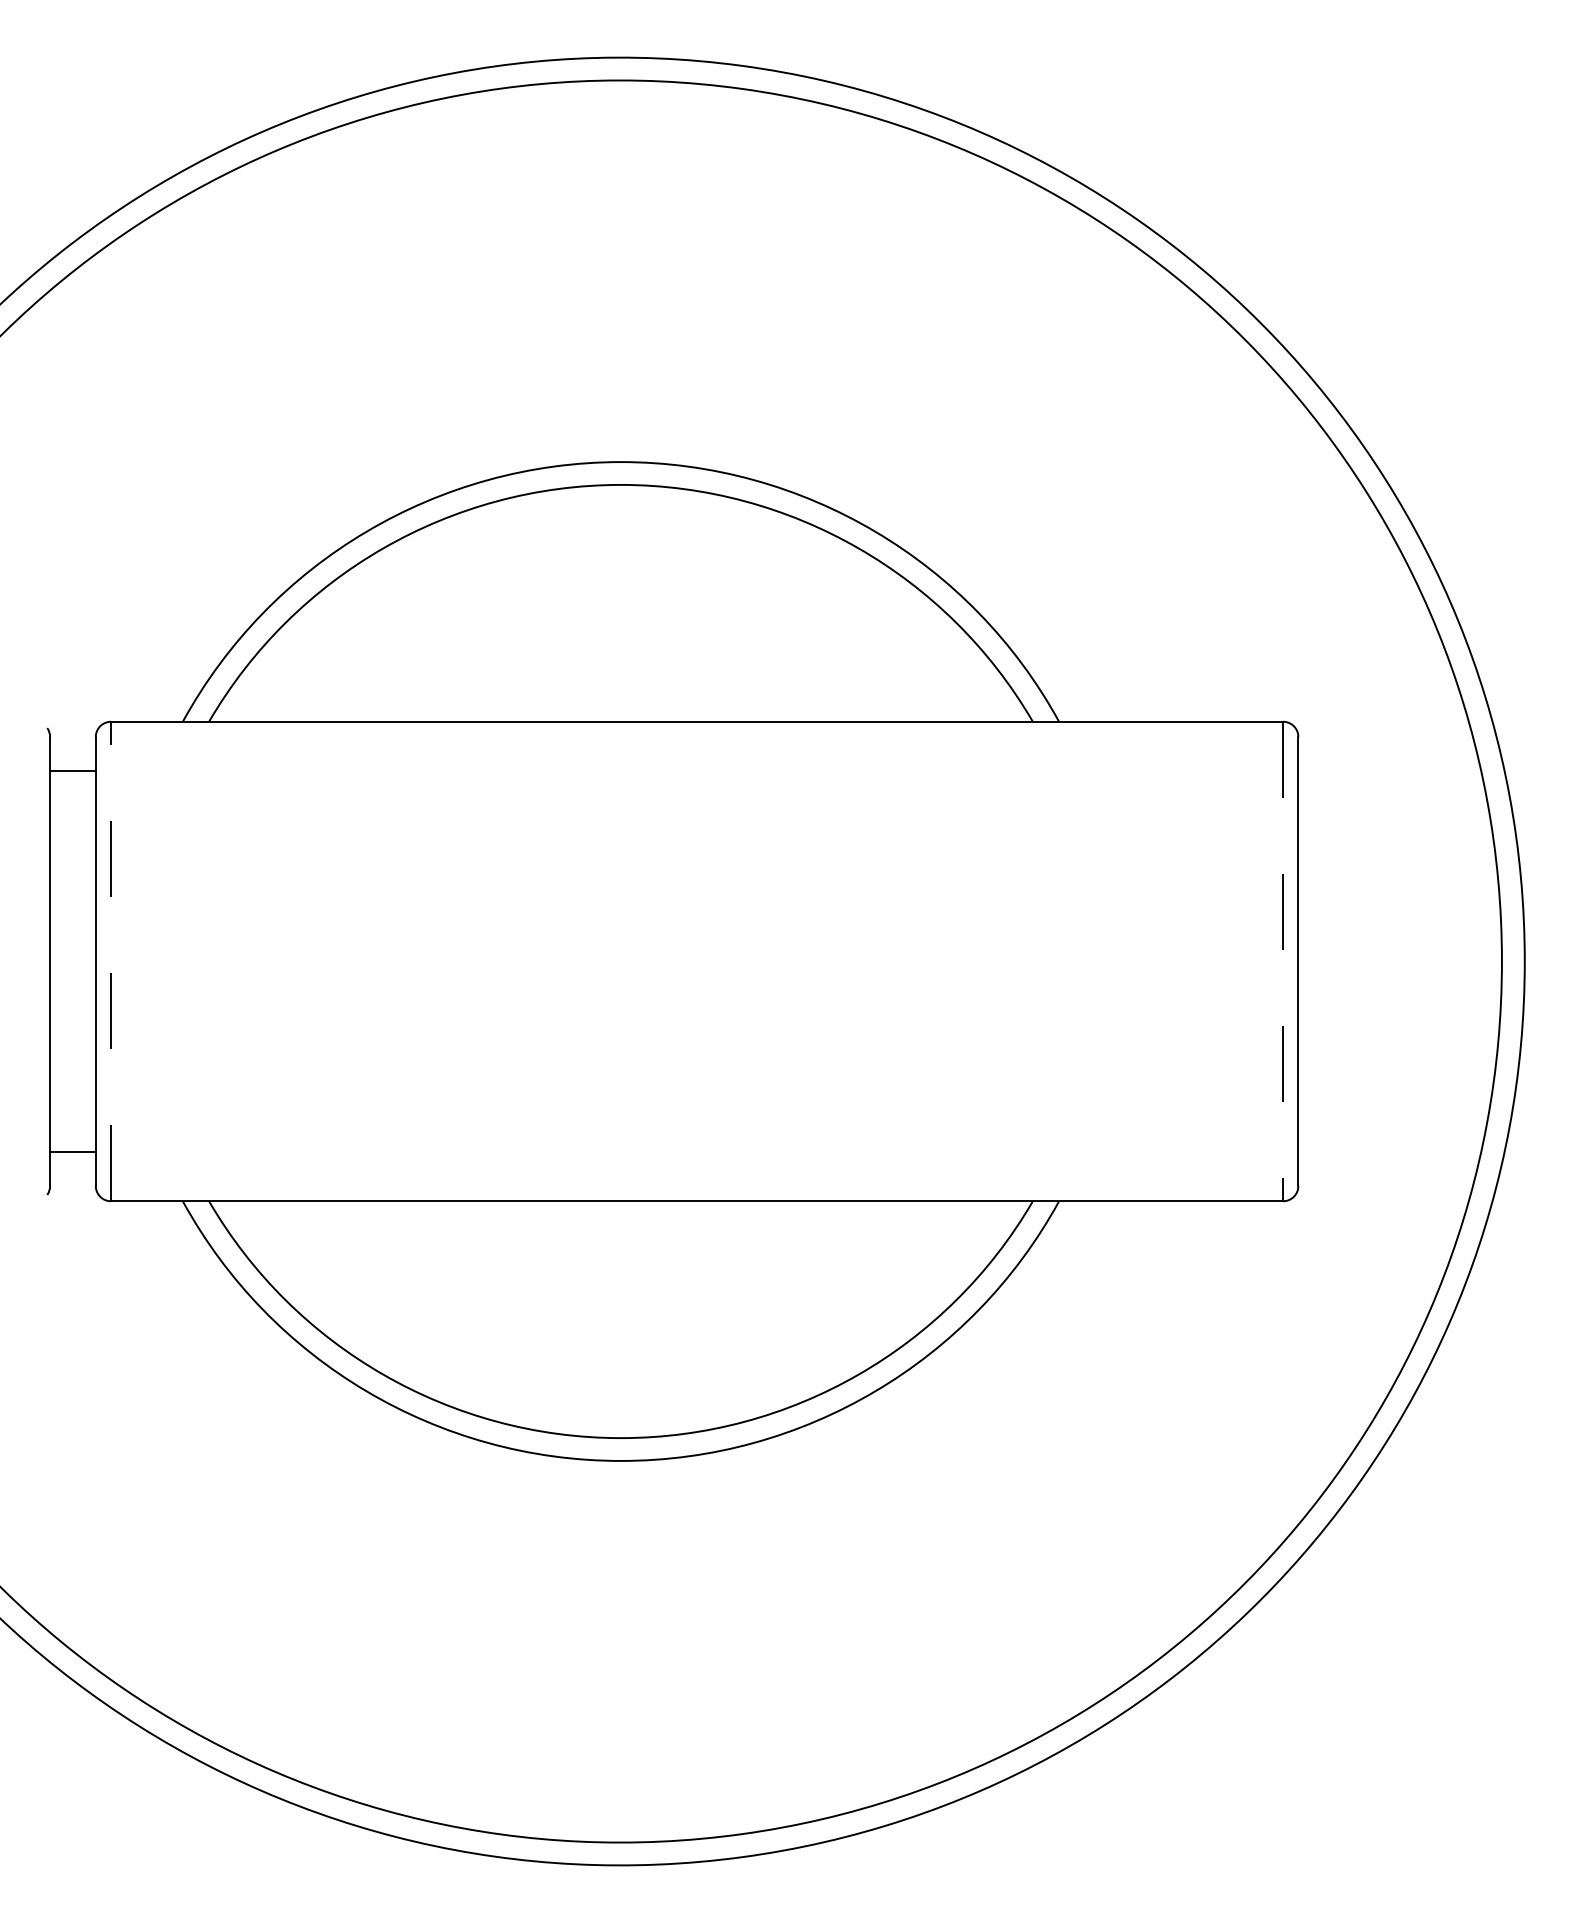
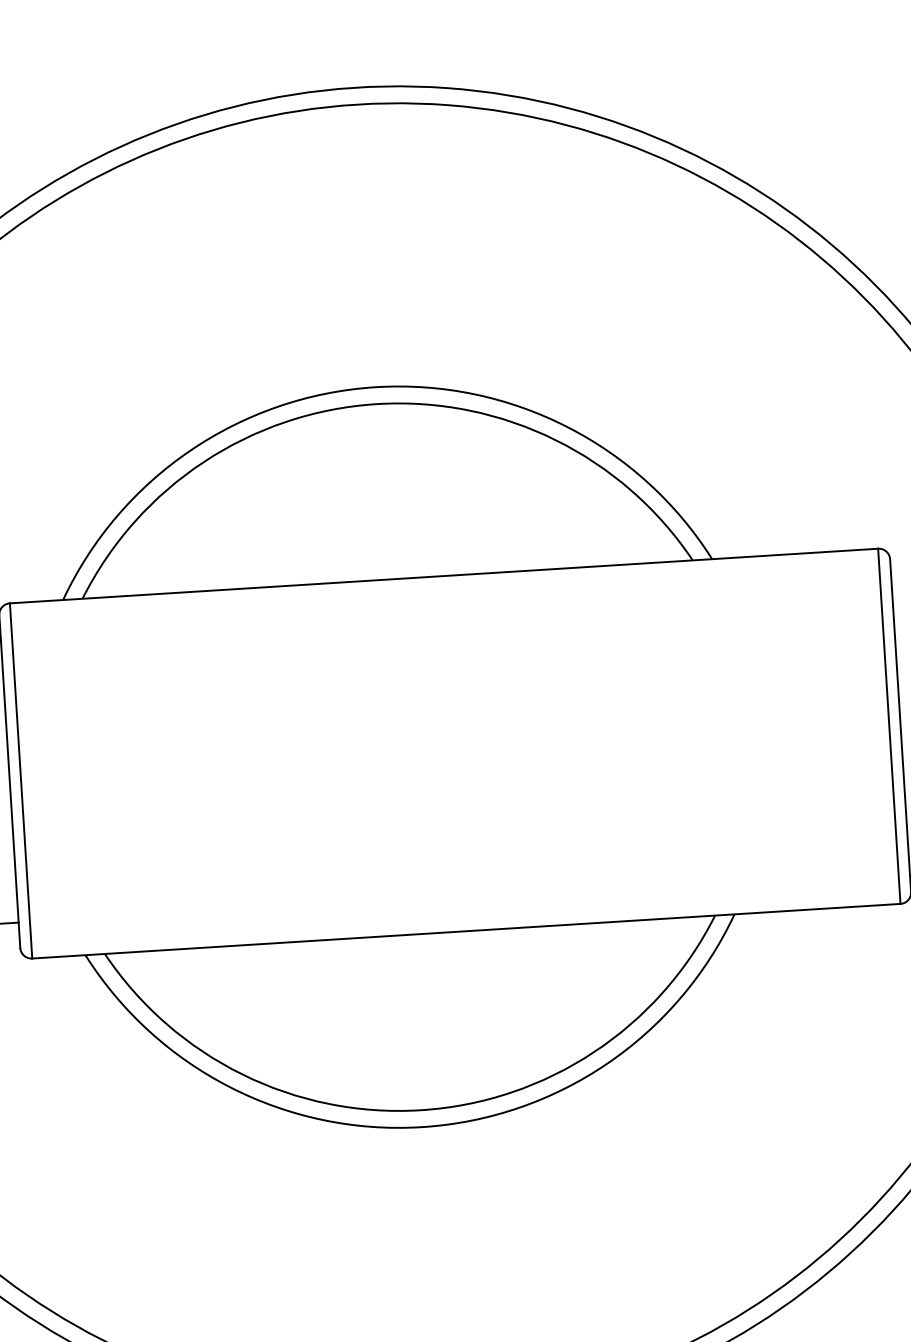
line: (111, 961) -> (21, 780), dashed -> solid
line: (1283, 961) -> (889, 726), dashed -> solid

